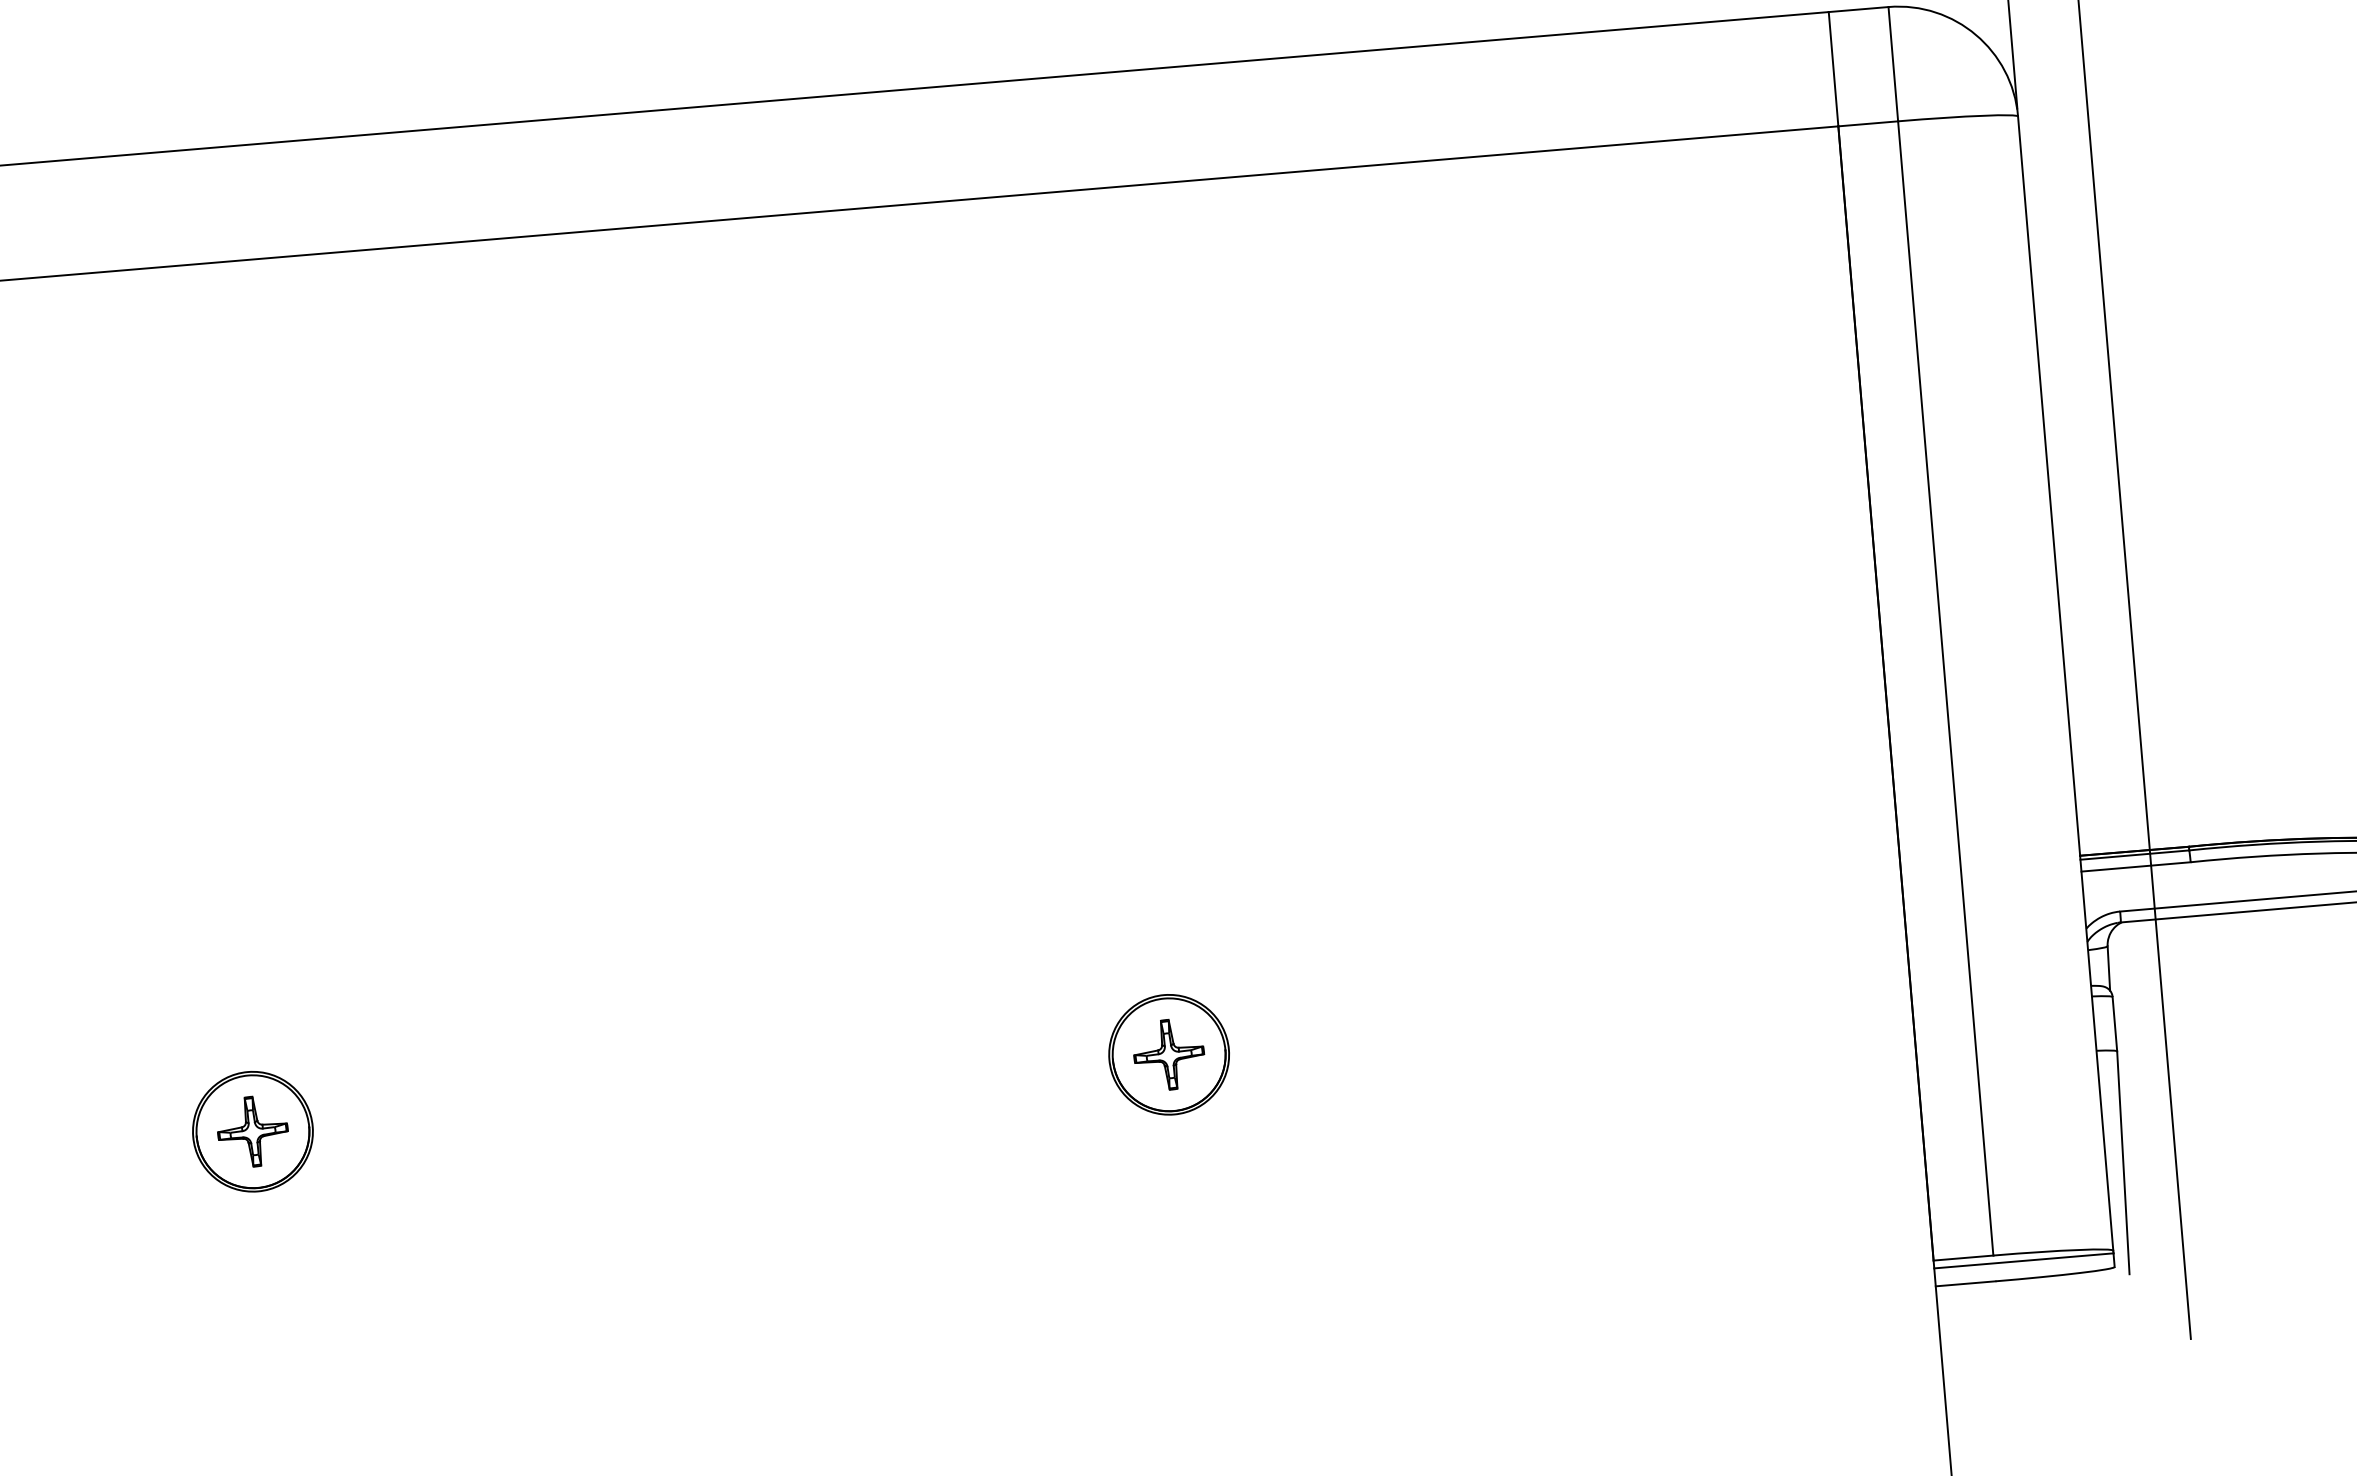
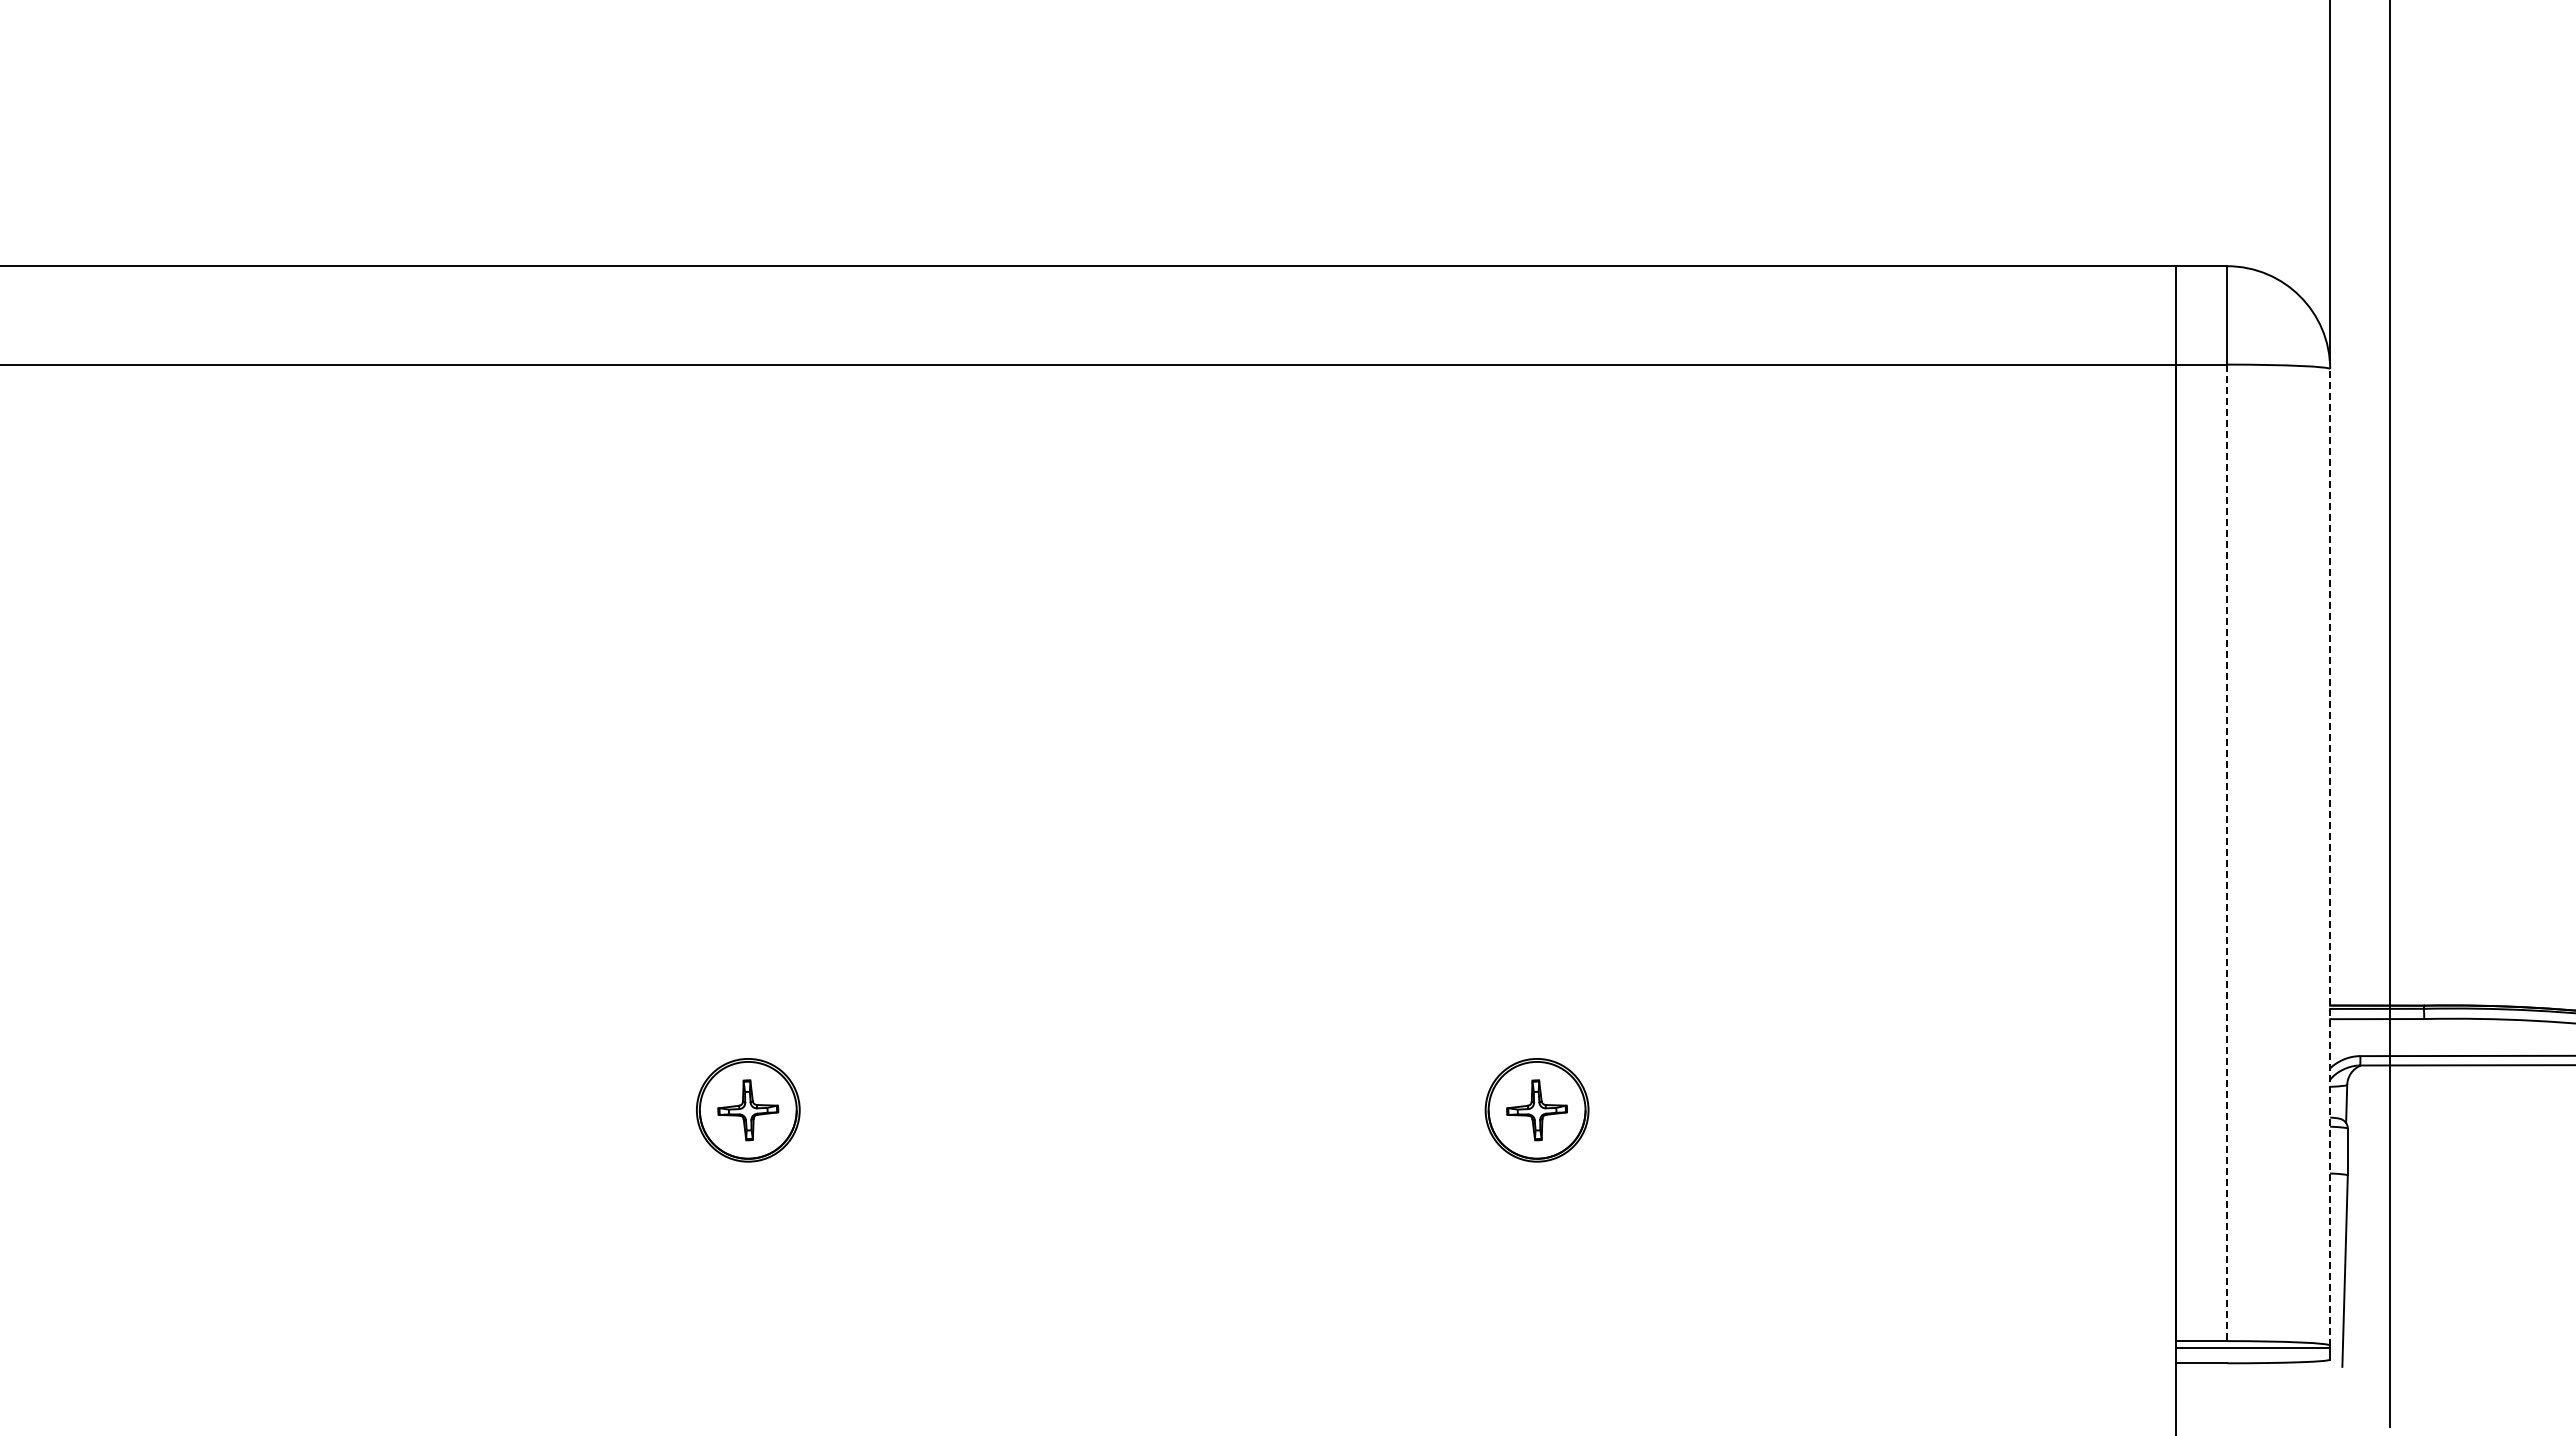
line: (2065, 682) -> (2330, 856), solid -> dashed
line: (1946, 689) -> (2227, 853), solid -> dashed

